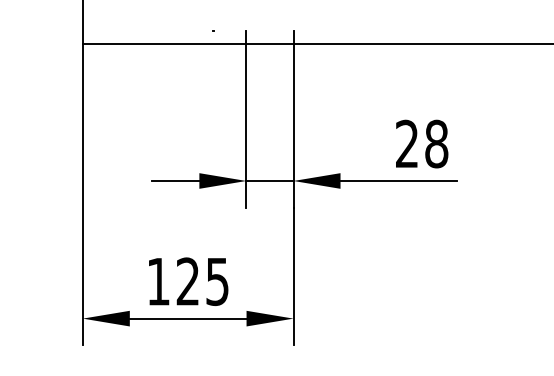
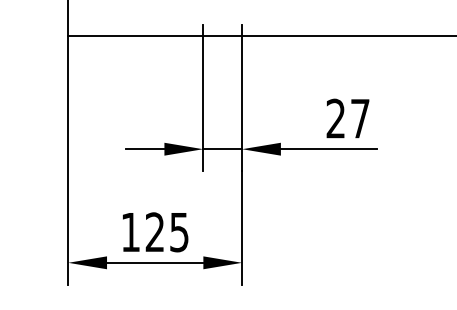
text: (435, 143) -> (359, 118), 28 -> 27

